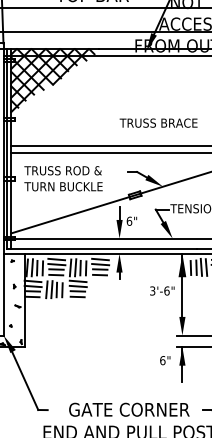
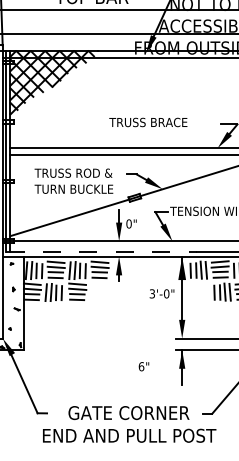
text: (158, 123) -> (148, 122), moved
text: (63, 177) -> (73, 180), moved
text: (128, 220) -> (128, 223), 6" -> 0"
line: (102, 249) -> (102, 252), solid -> dashed
text: (166, 290) -> (166, 293), 3'-6" -> 3'-0"
text: (164, 360) -> (143, 366), moved

